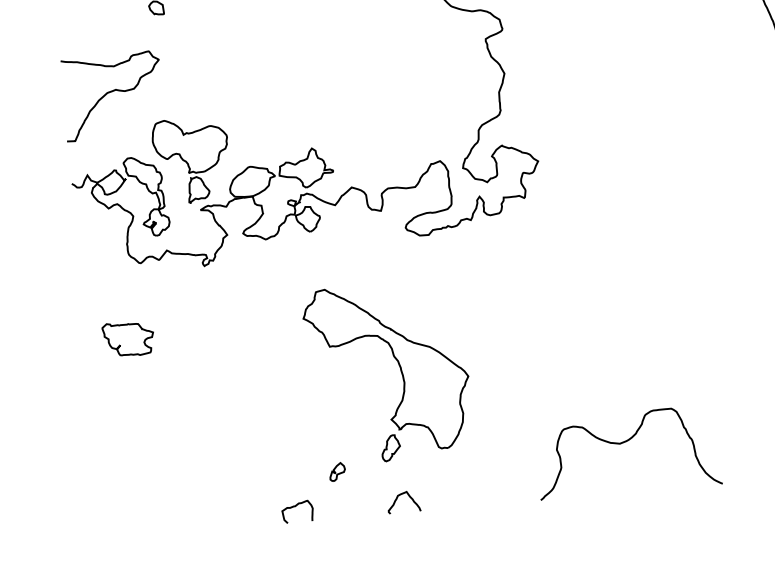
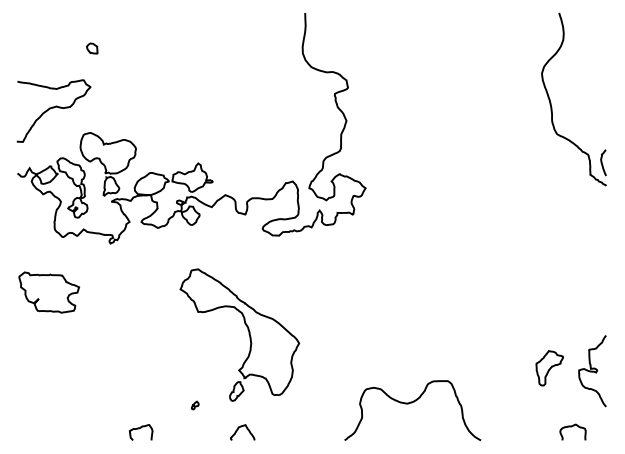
part: (127, 338) -> (48, 292), size x1.6
part: (336, 471) -> (194, 405), size x0.6
curve: (295, 507) -> (139, 429), moved

